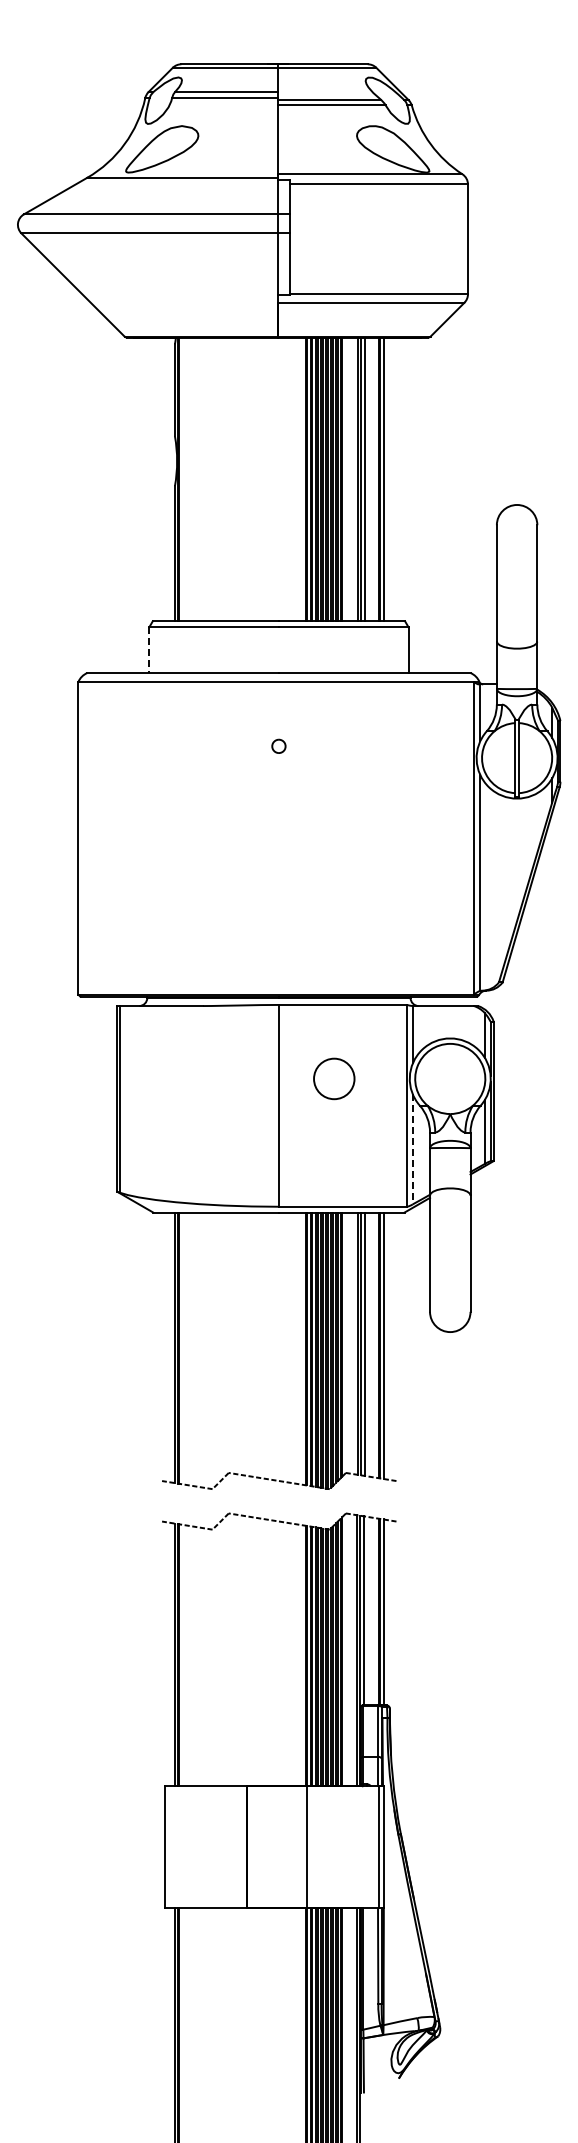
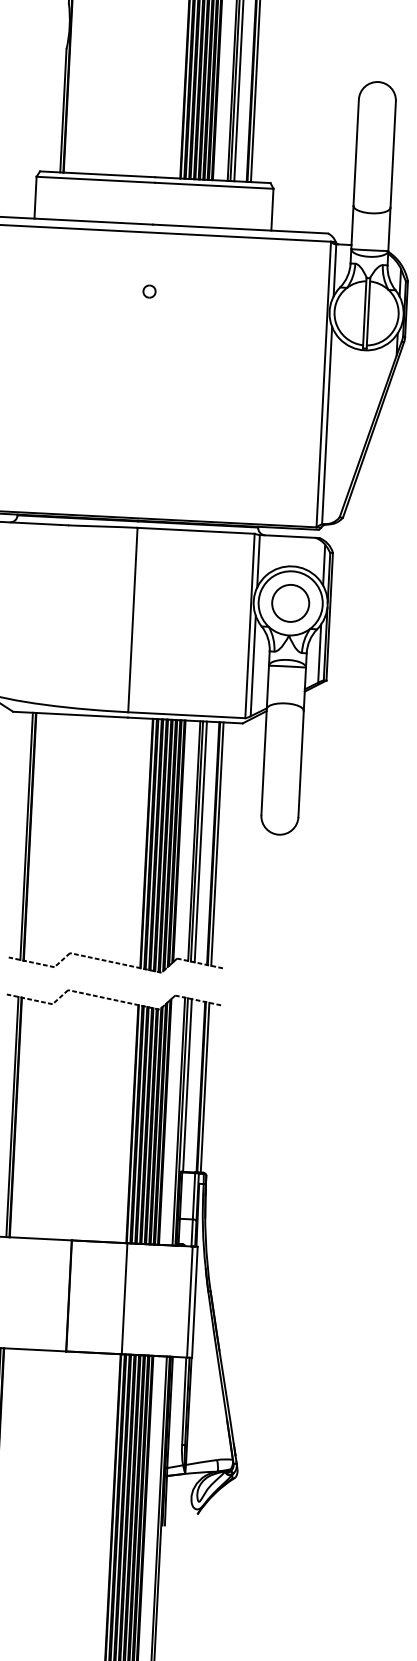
line: (149, 650) -> (35, 198), dashed -> solid
circle: (334, 1078) -> (290, 603), moved
line: (412, 1149) -> (252, 666), dashed -> solid

